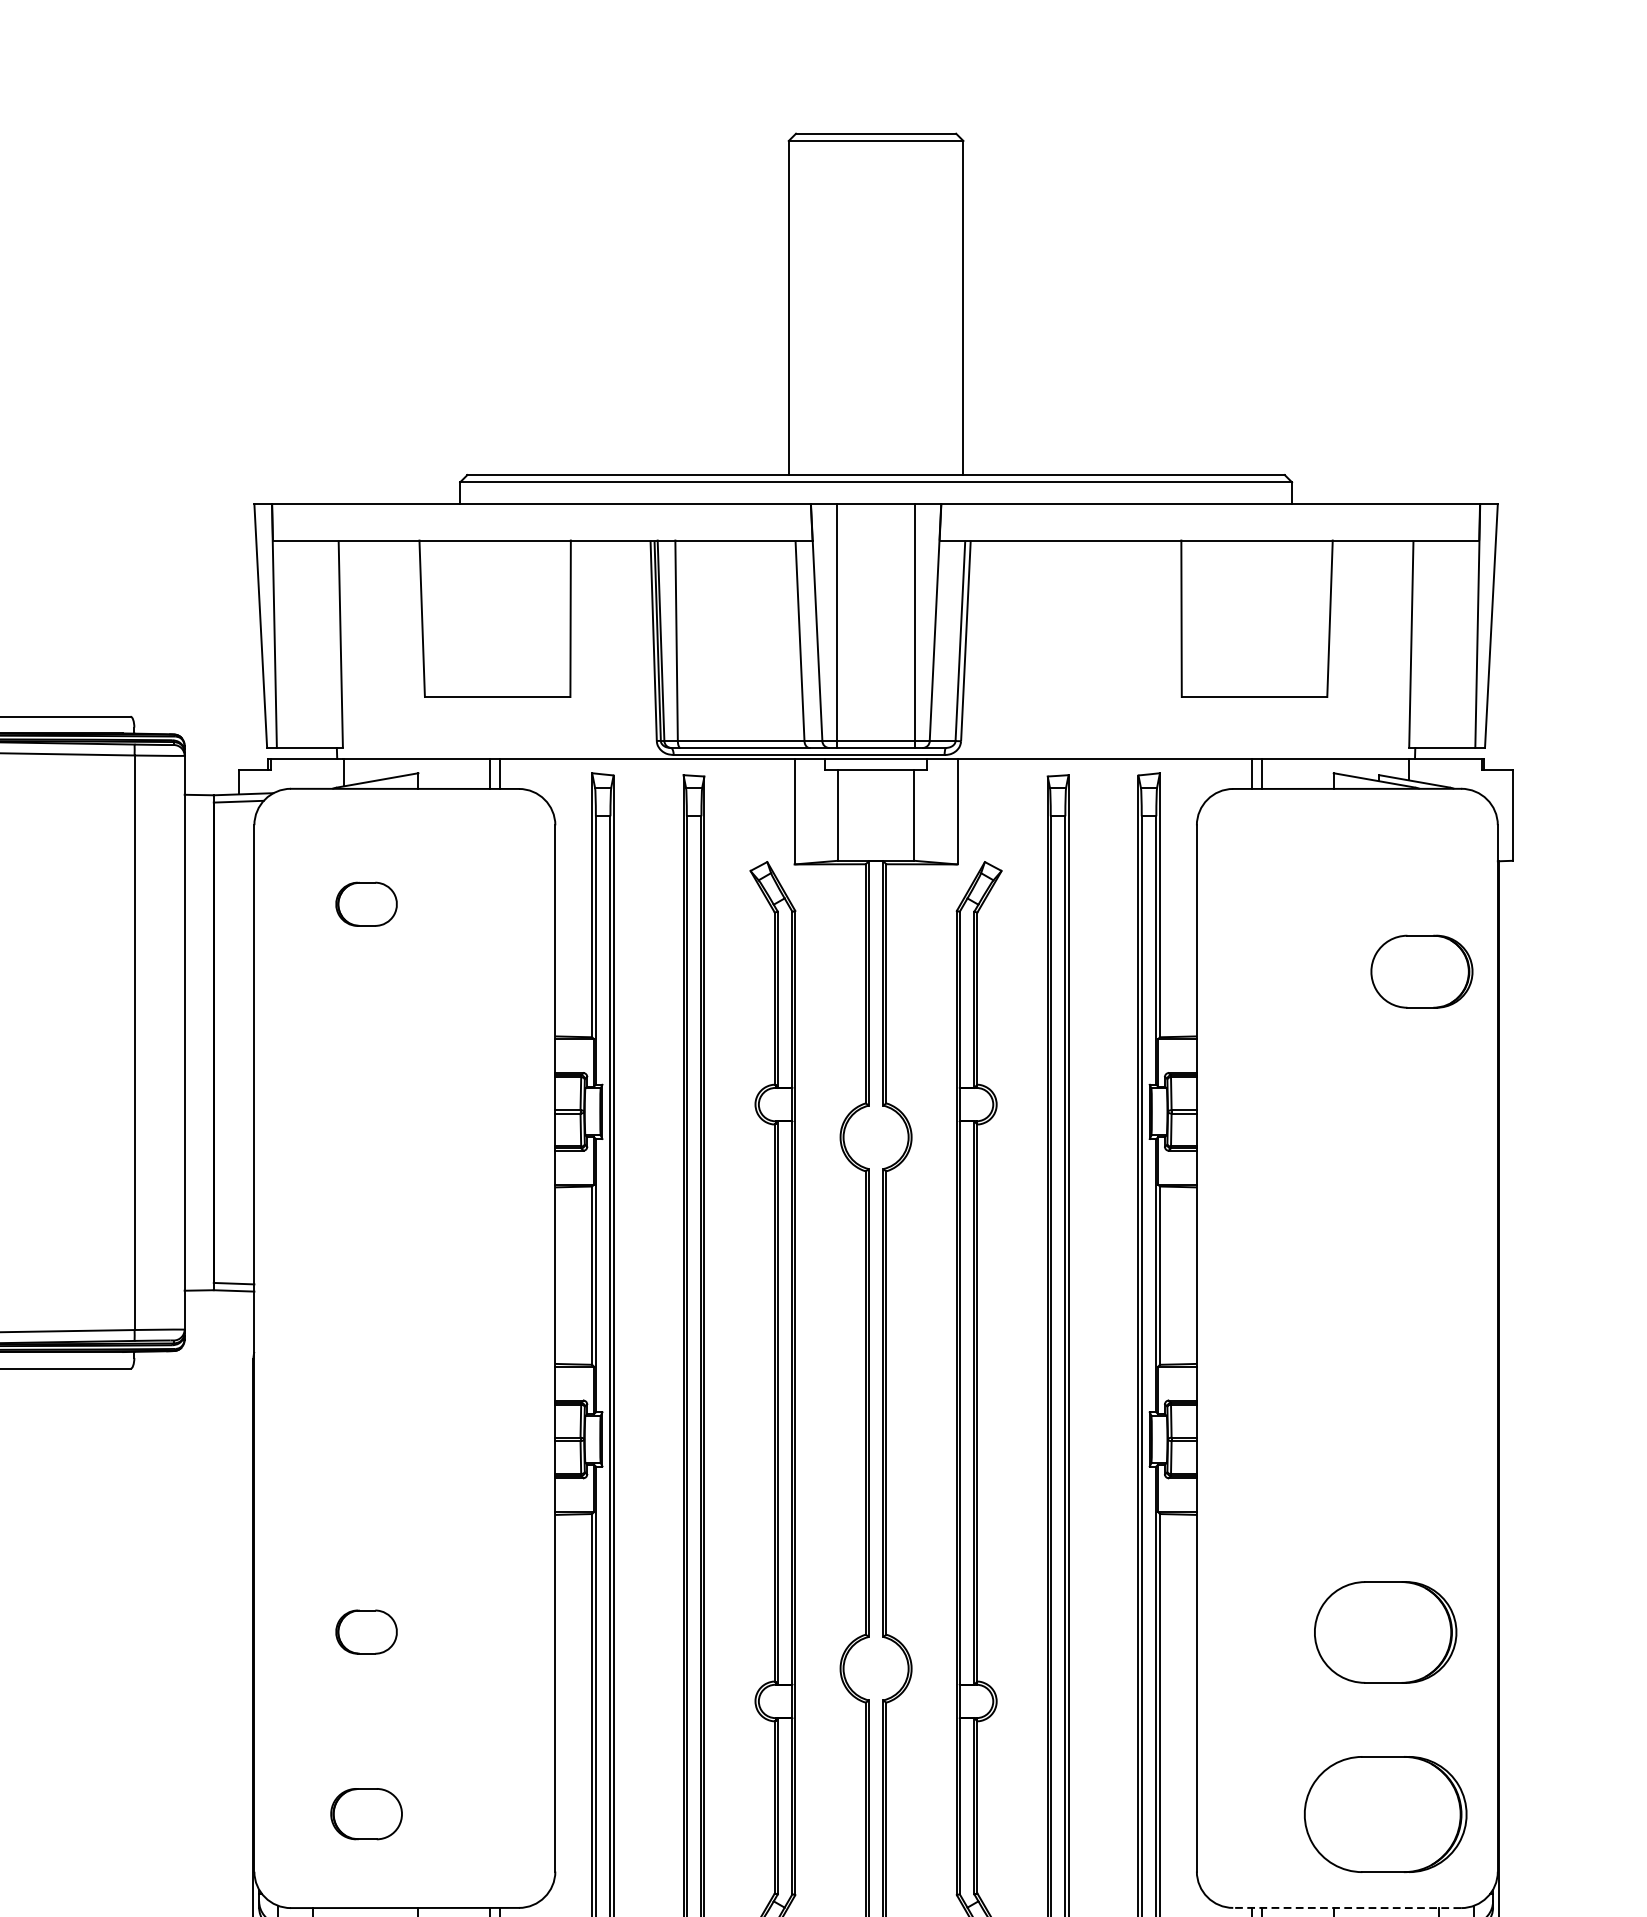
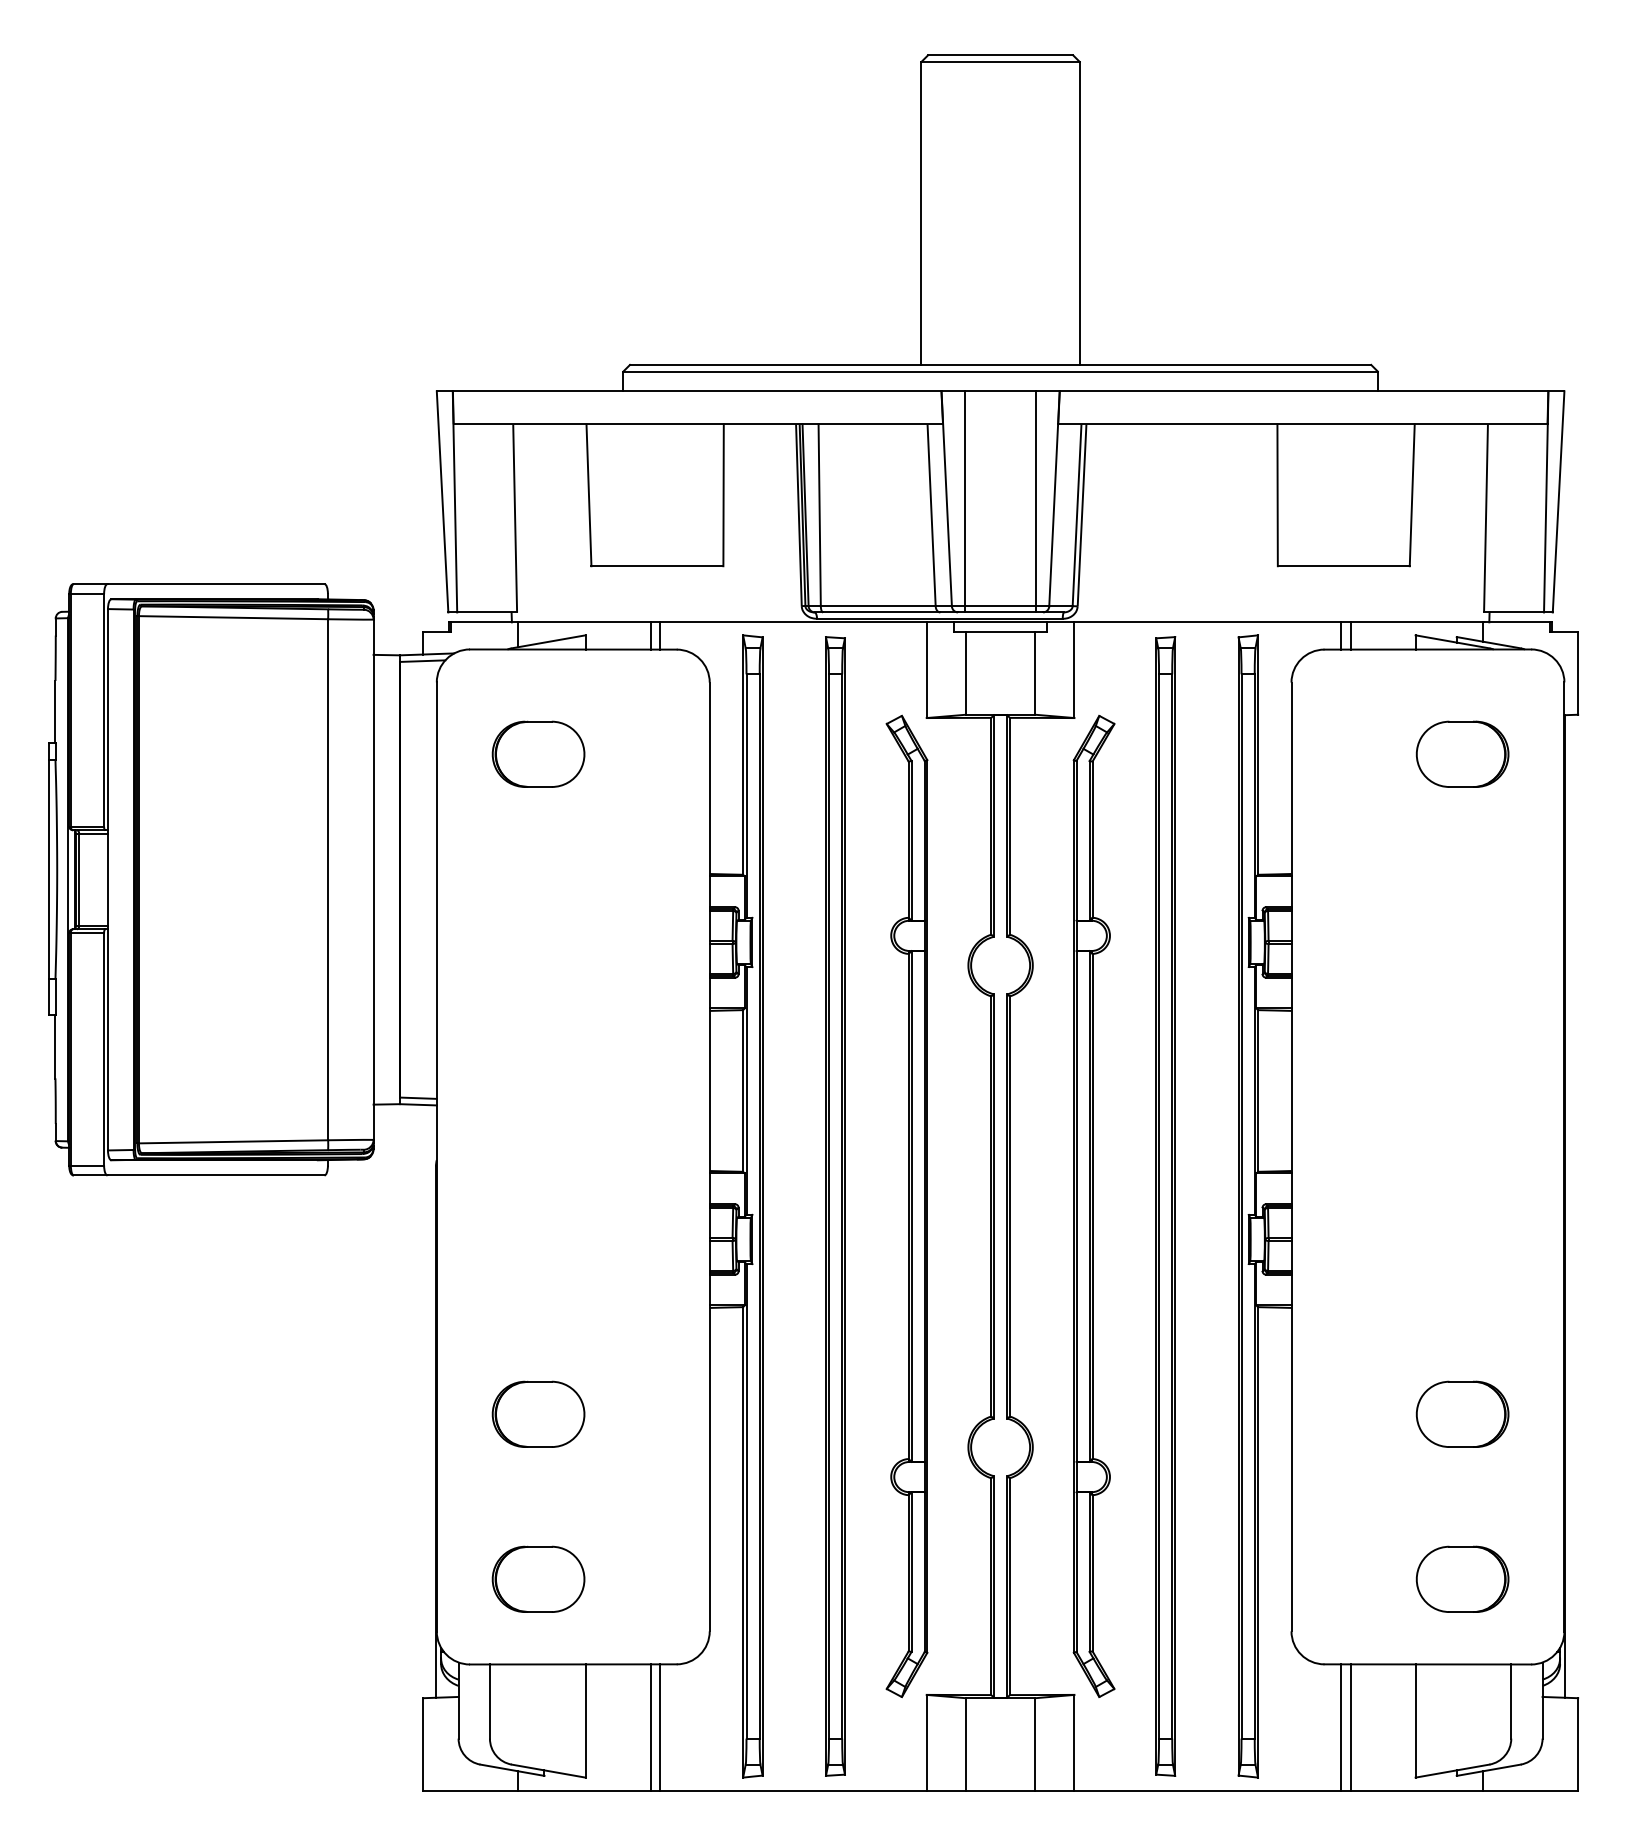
part: (366, 903) -> (538, 753), size x1.67
part: (1421, 970) -> (1462, 753), moved
part: (366, 1631) -> (538, 1413), size x1.67
part: (1385, 1631) -> (1462, 1413), size x0.71
part: (366, 1813) -> (538, 1578), size x1.43
part: (1385, 1813) -> (1462, 1578), size x0.62
line: (1346, 1908) -> (1427, 1664), dashed -> solid

